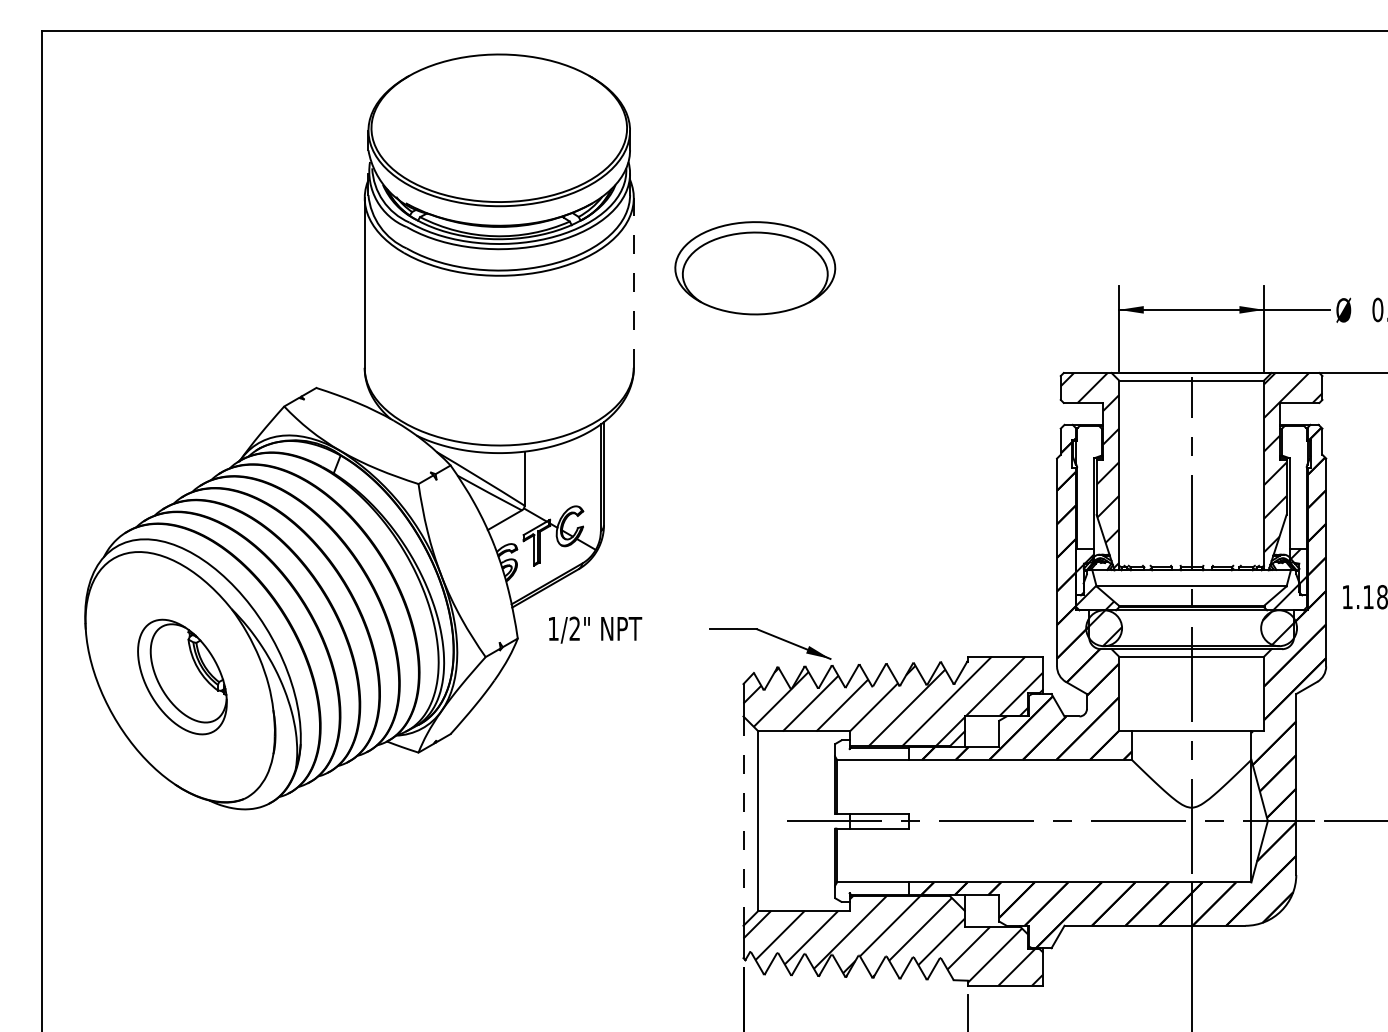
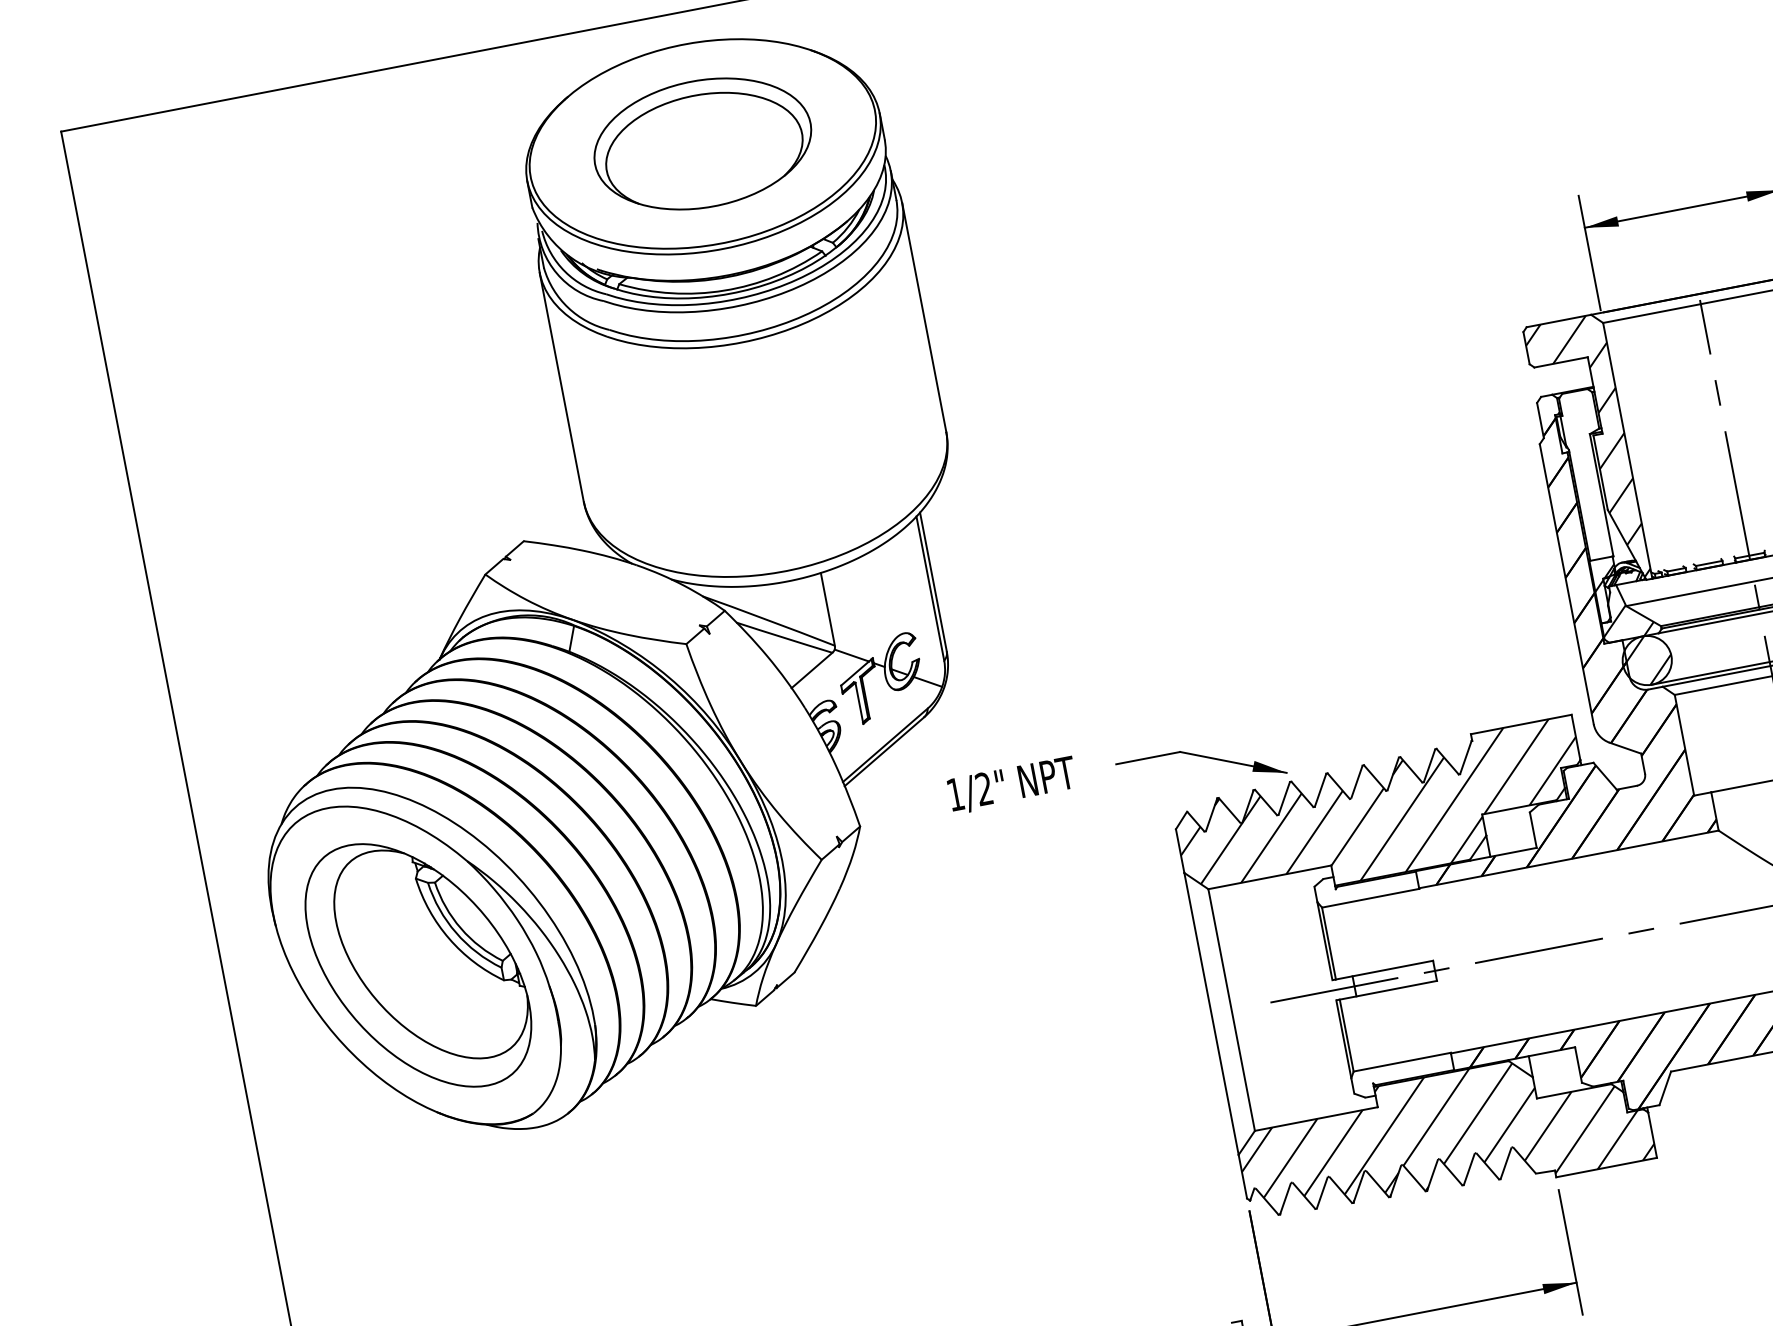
part: (755, 268) -> (703, 144), moved
line: (633, 282) -> (923, 316), dashed -> solid
text: (595, 629) -> (1012, 784), moved
part: (182, 676) -> (418, 964), size x1.67
line: (743, 821) -> (1211, 1014), dashed -> solid

